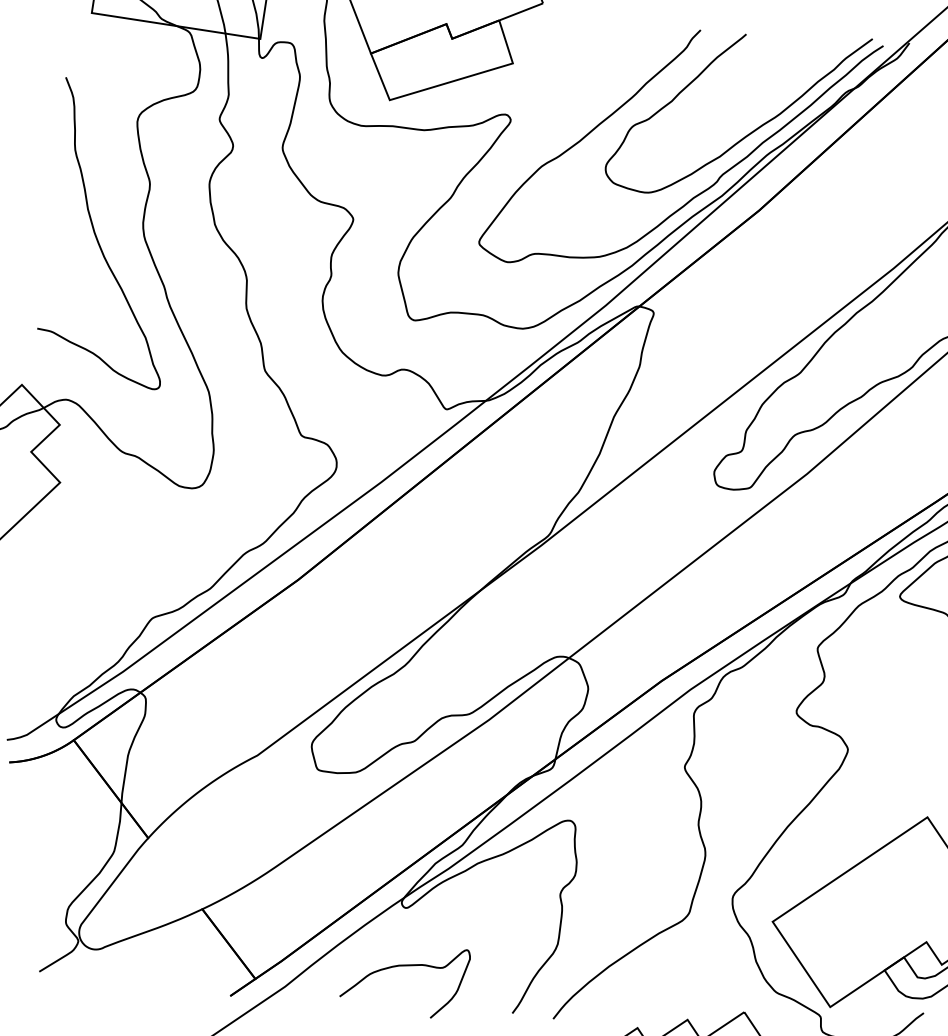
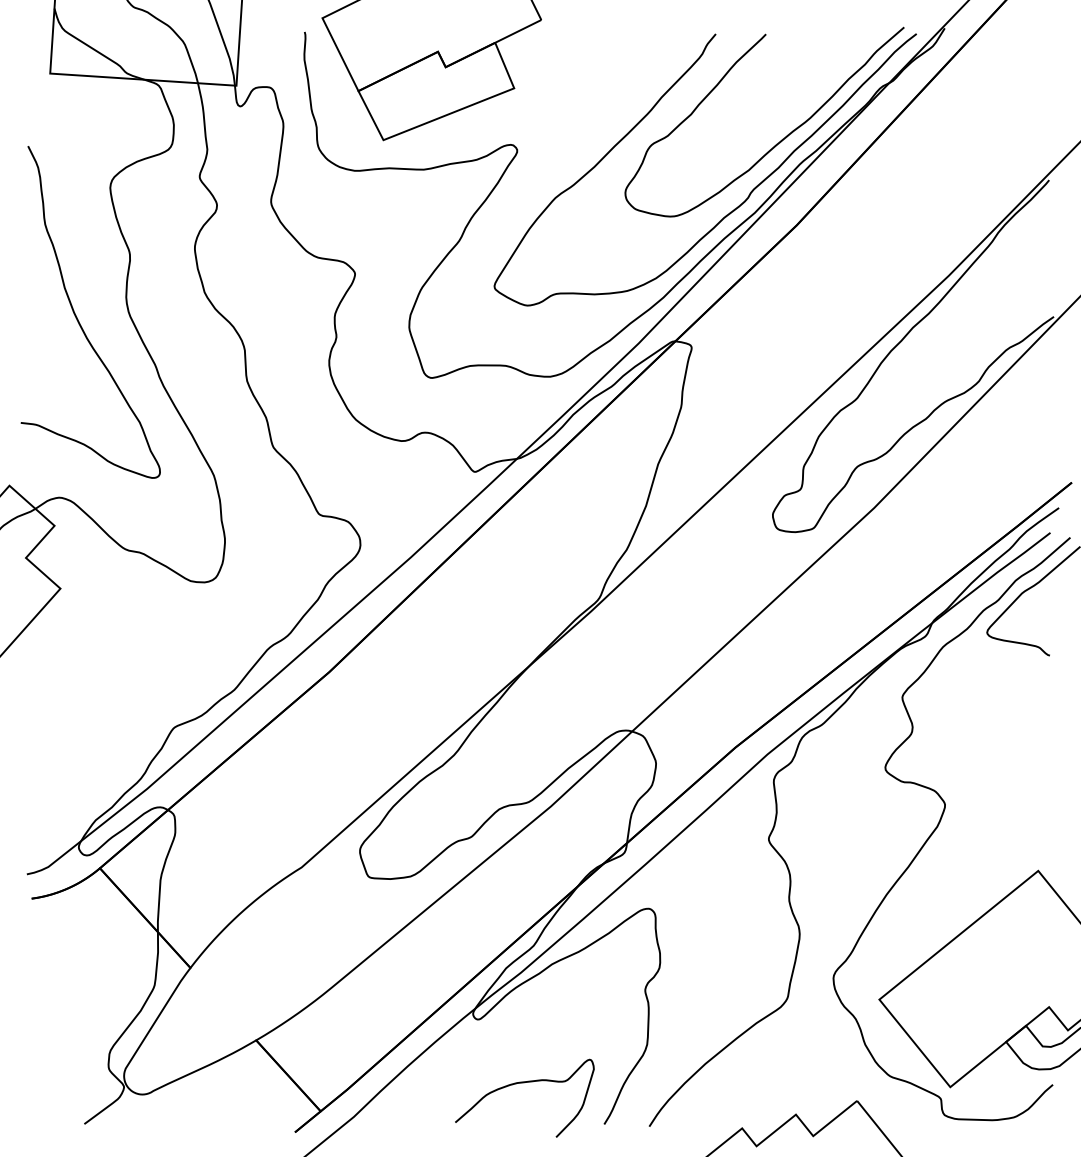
curve: (405, 966) -> (524, 1083), moved

